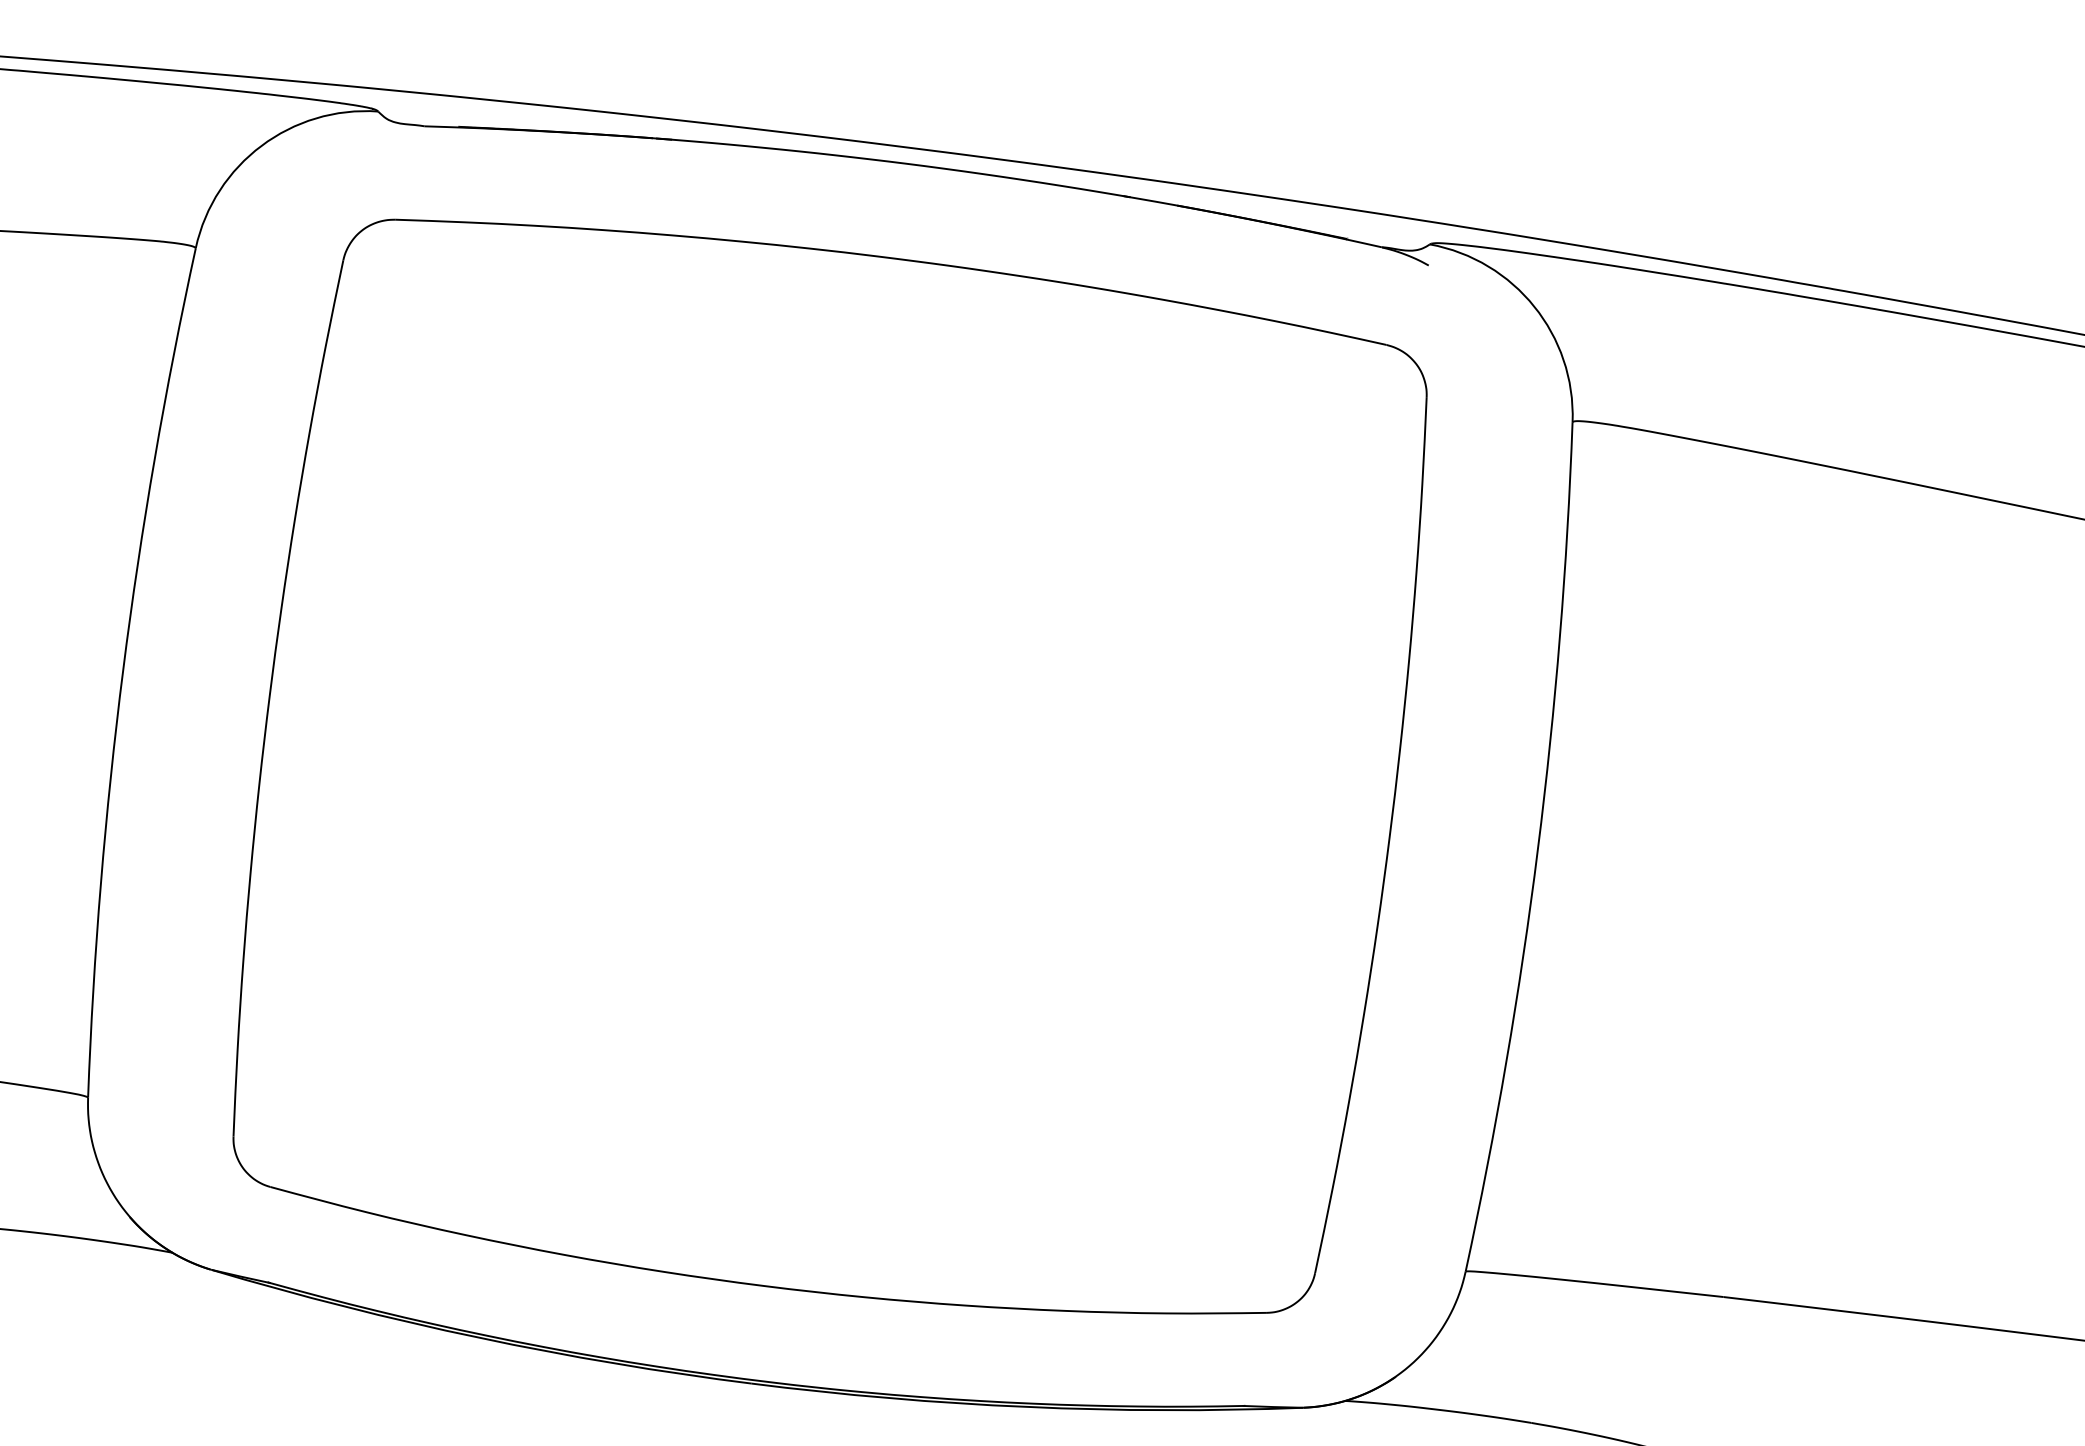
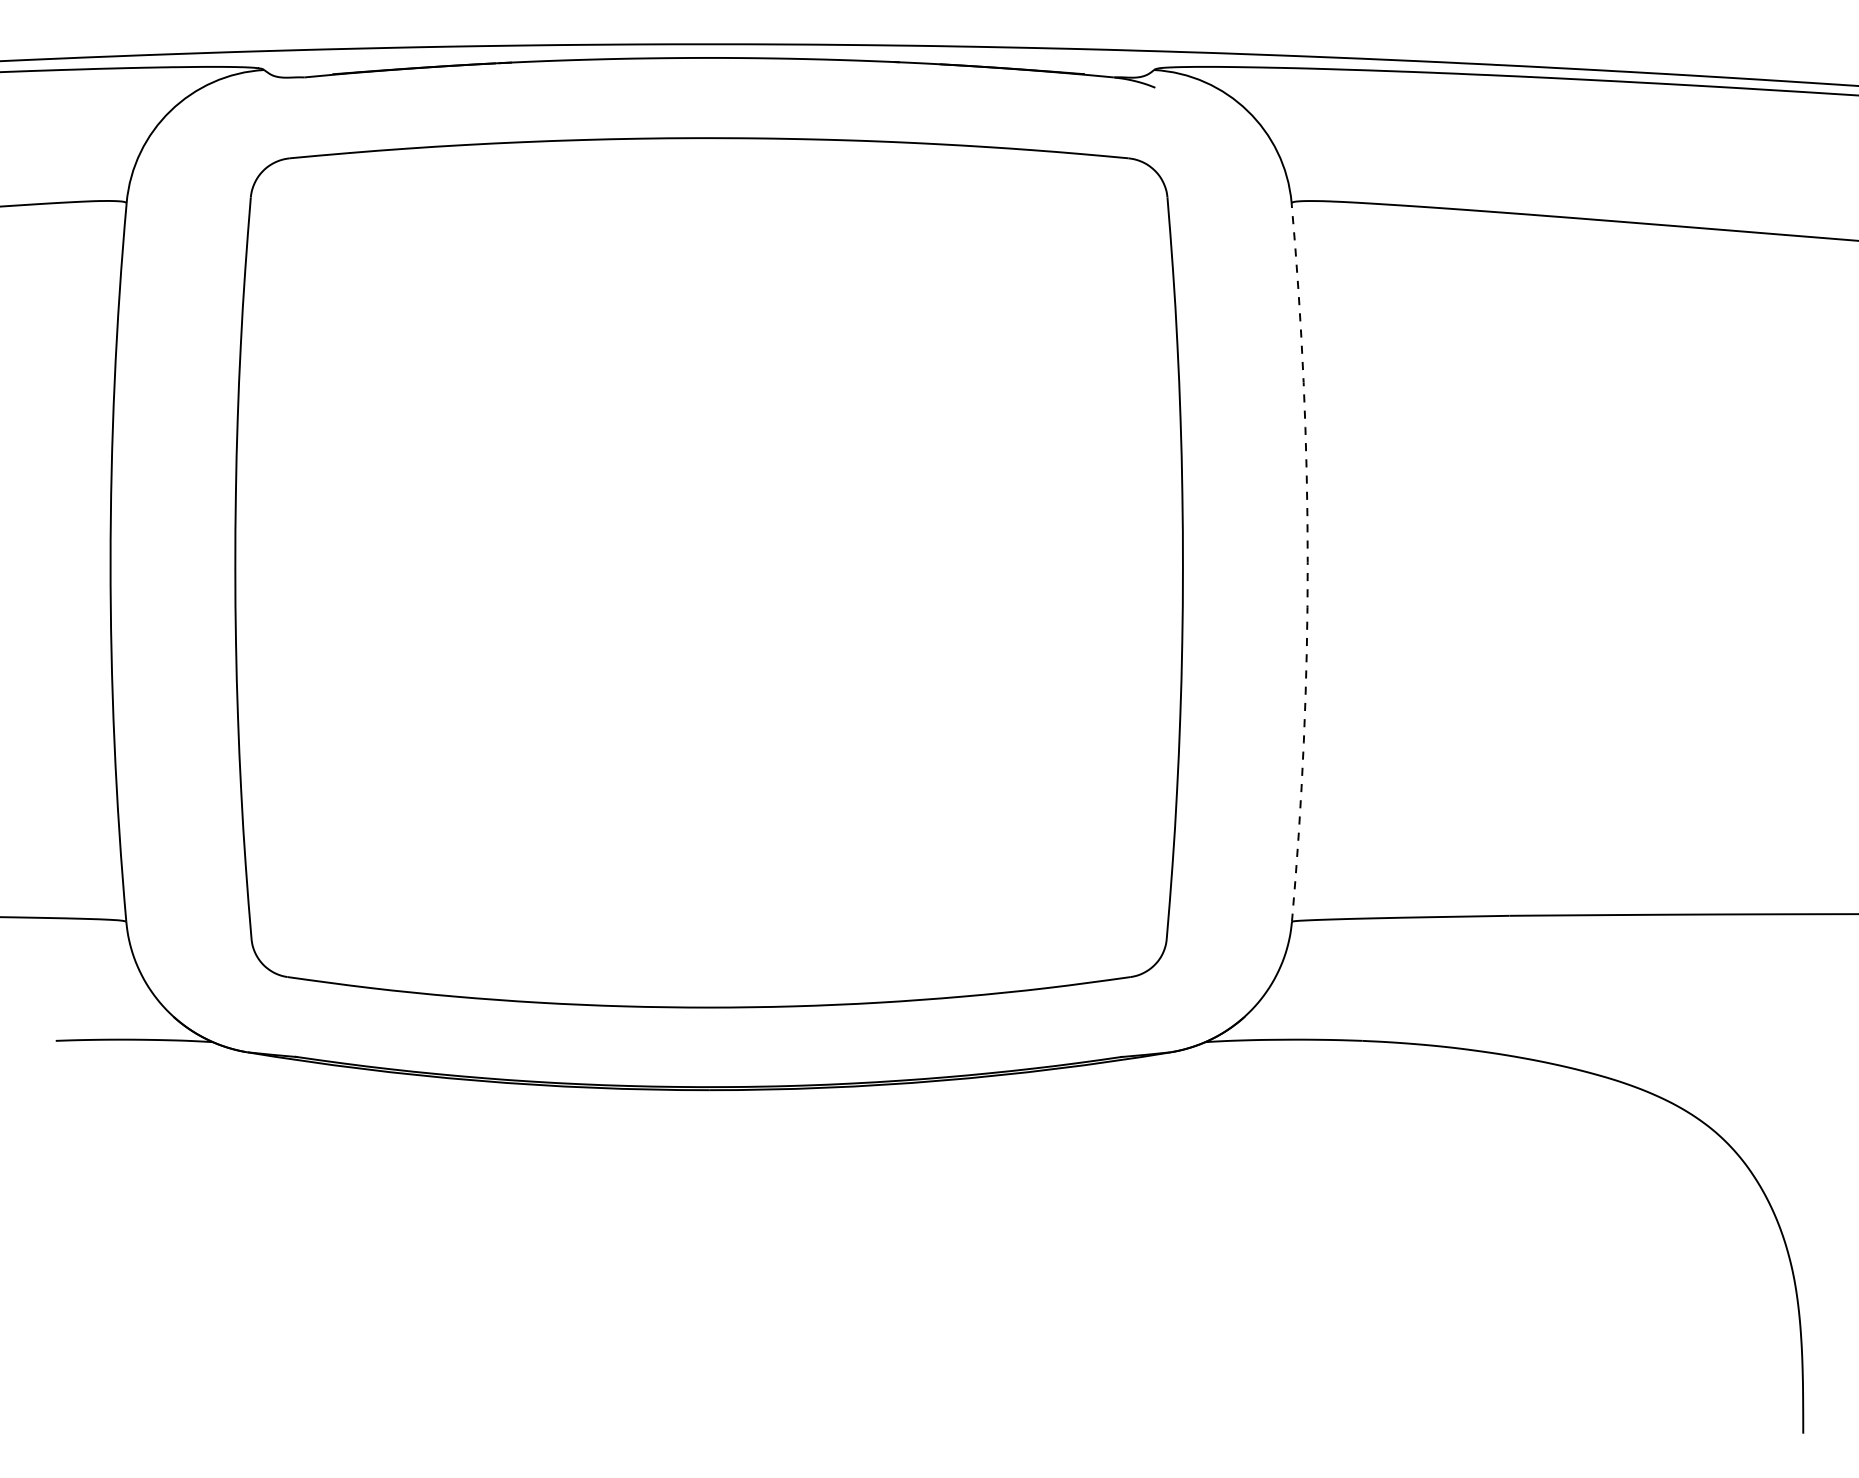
arc: (1537, 849) -> (1307, 562), solid -> dashed

